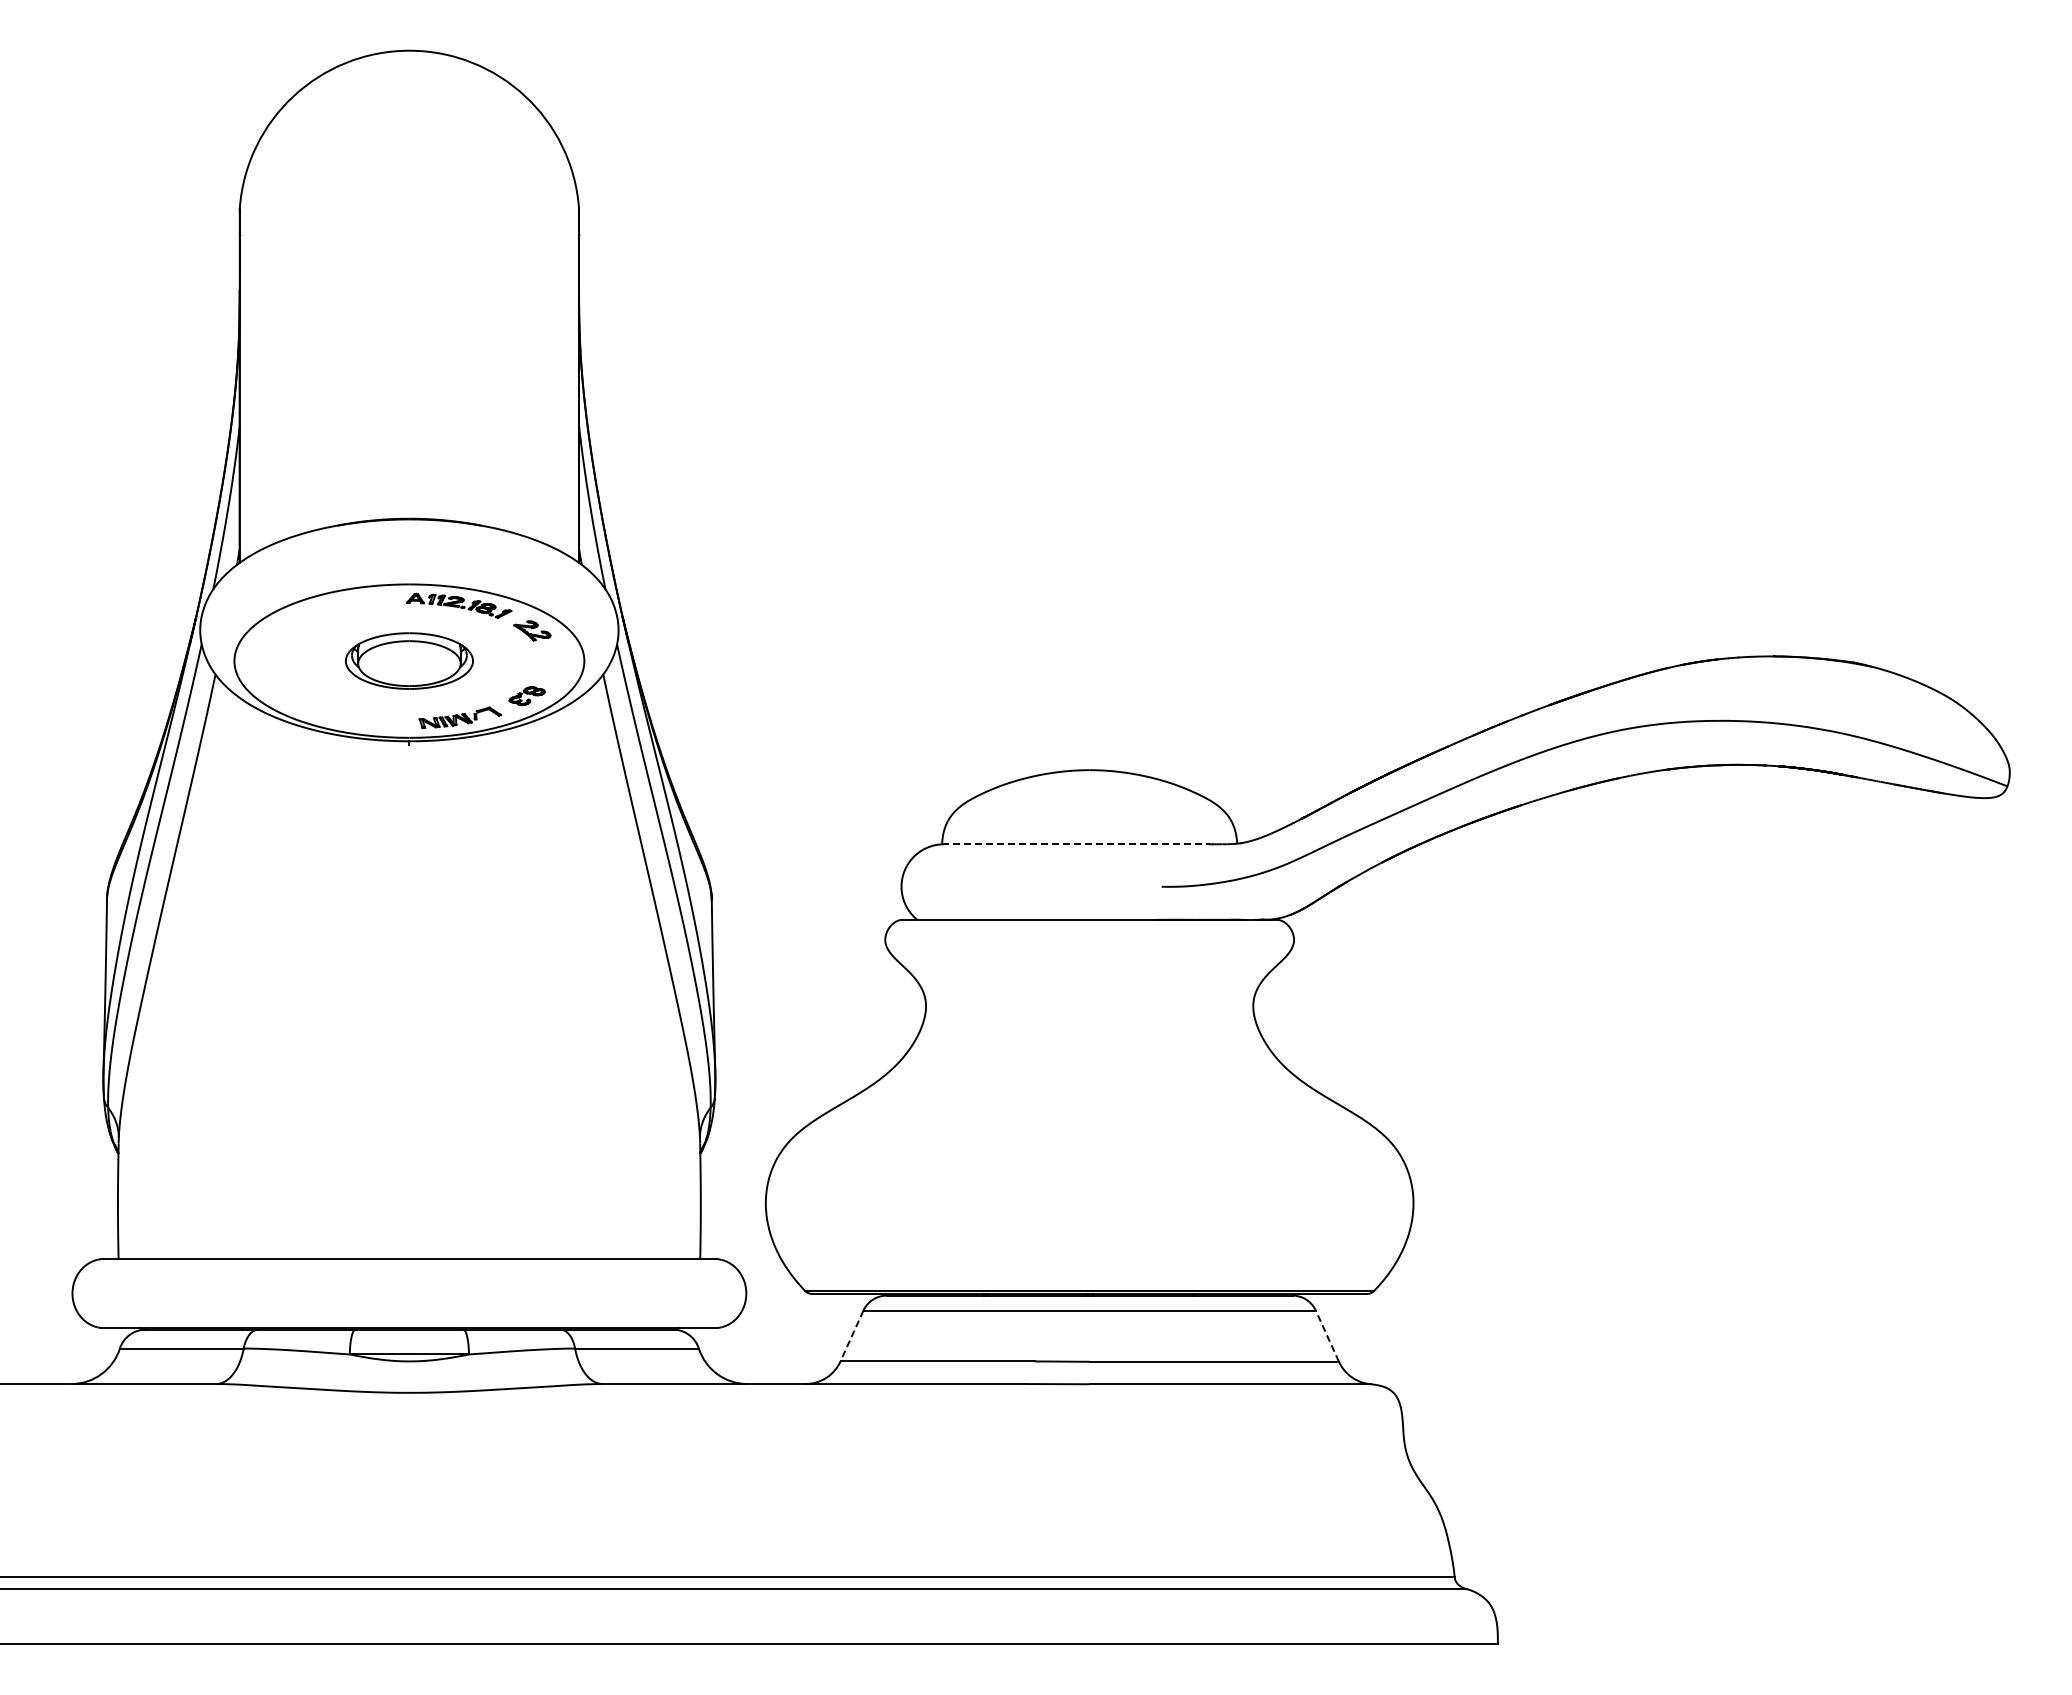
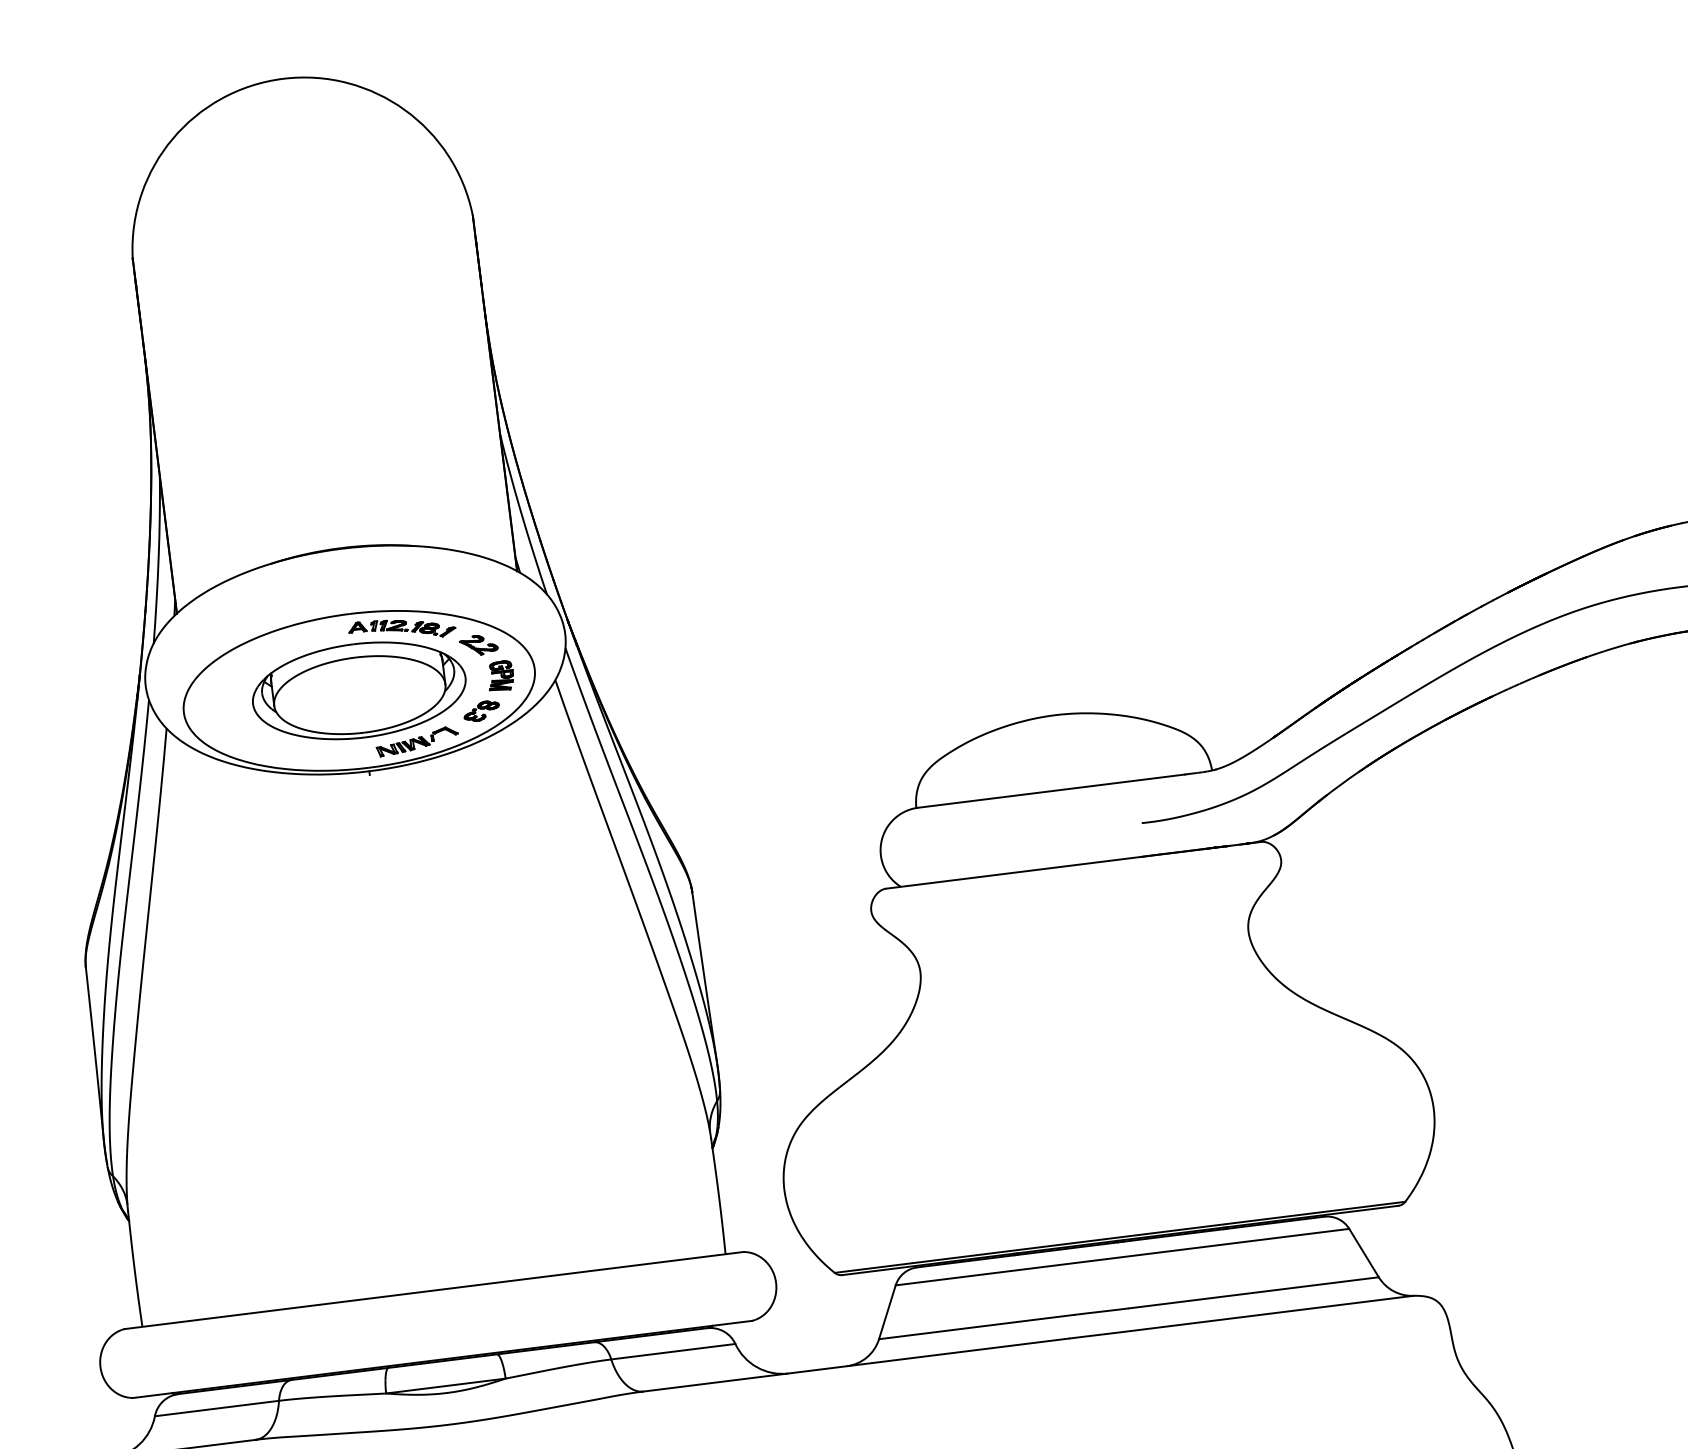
part: (409, 660) -> (359, 690), size x1.67
part: (549, 663) -> (500, 675), added
line: (1076, 844) -> (1051, 791), dashed -> solid
line: (1327, 1335) -> (1364, 1252), dashed -> solid
line: (852, 1336) -> (887, 1312), dashed -> solid

